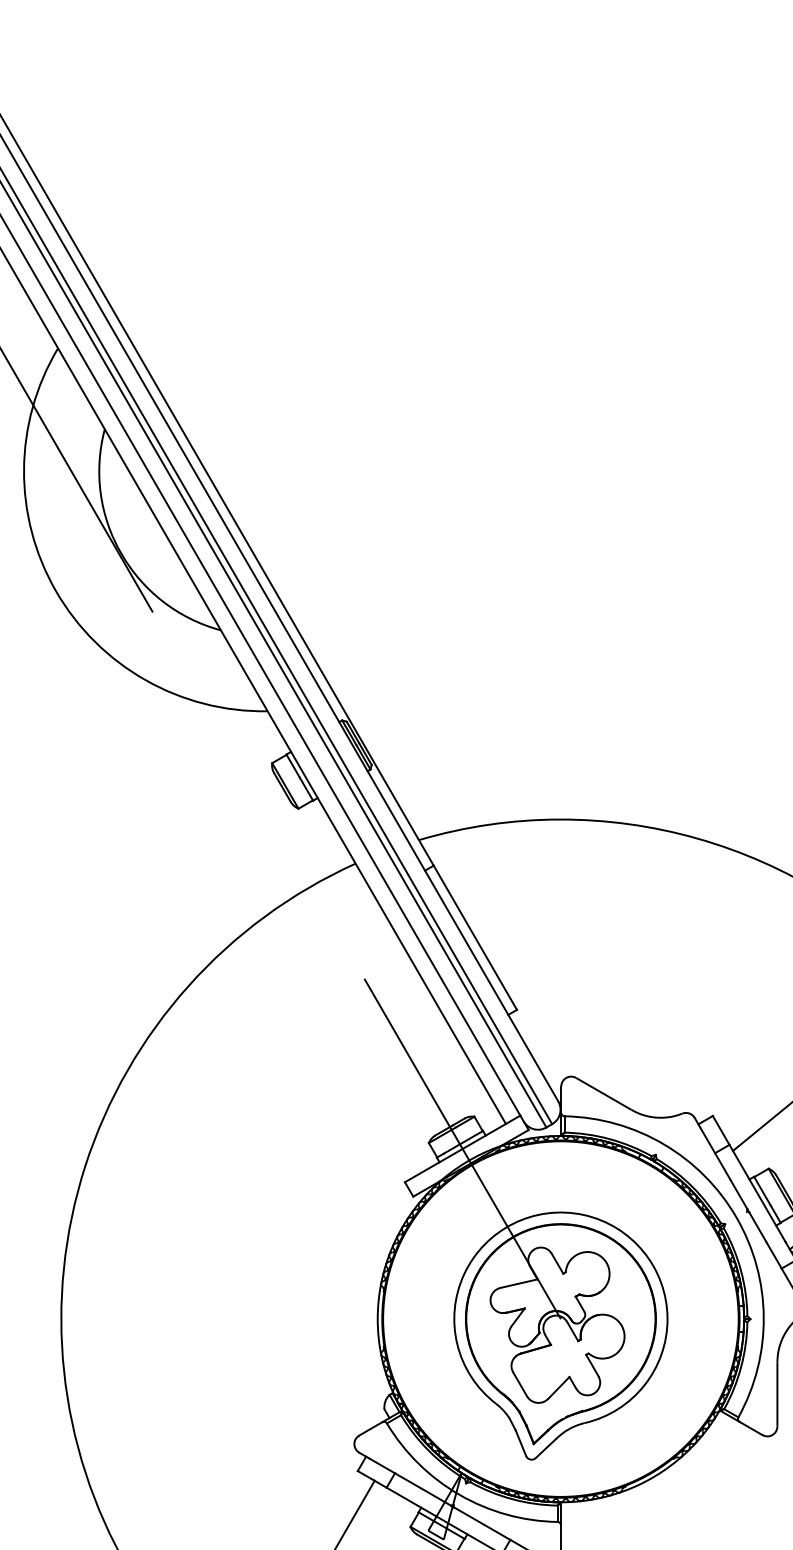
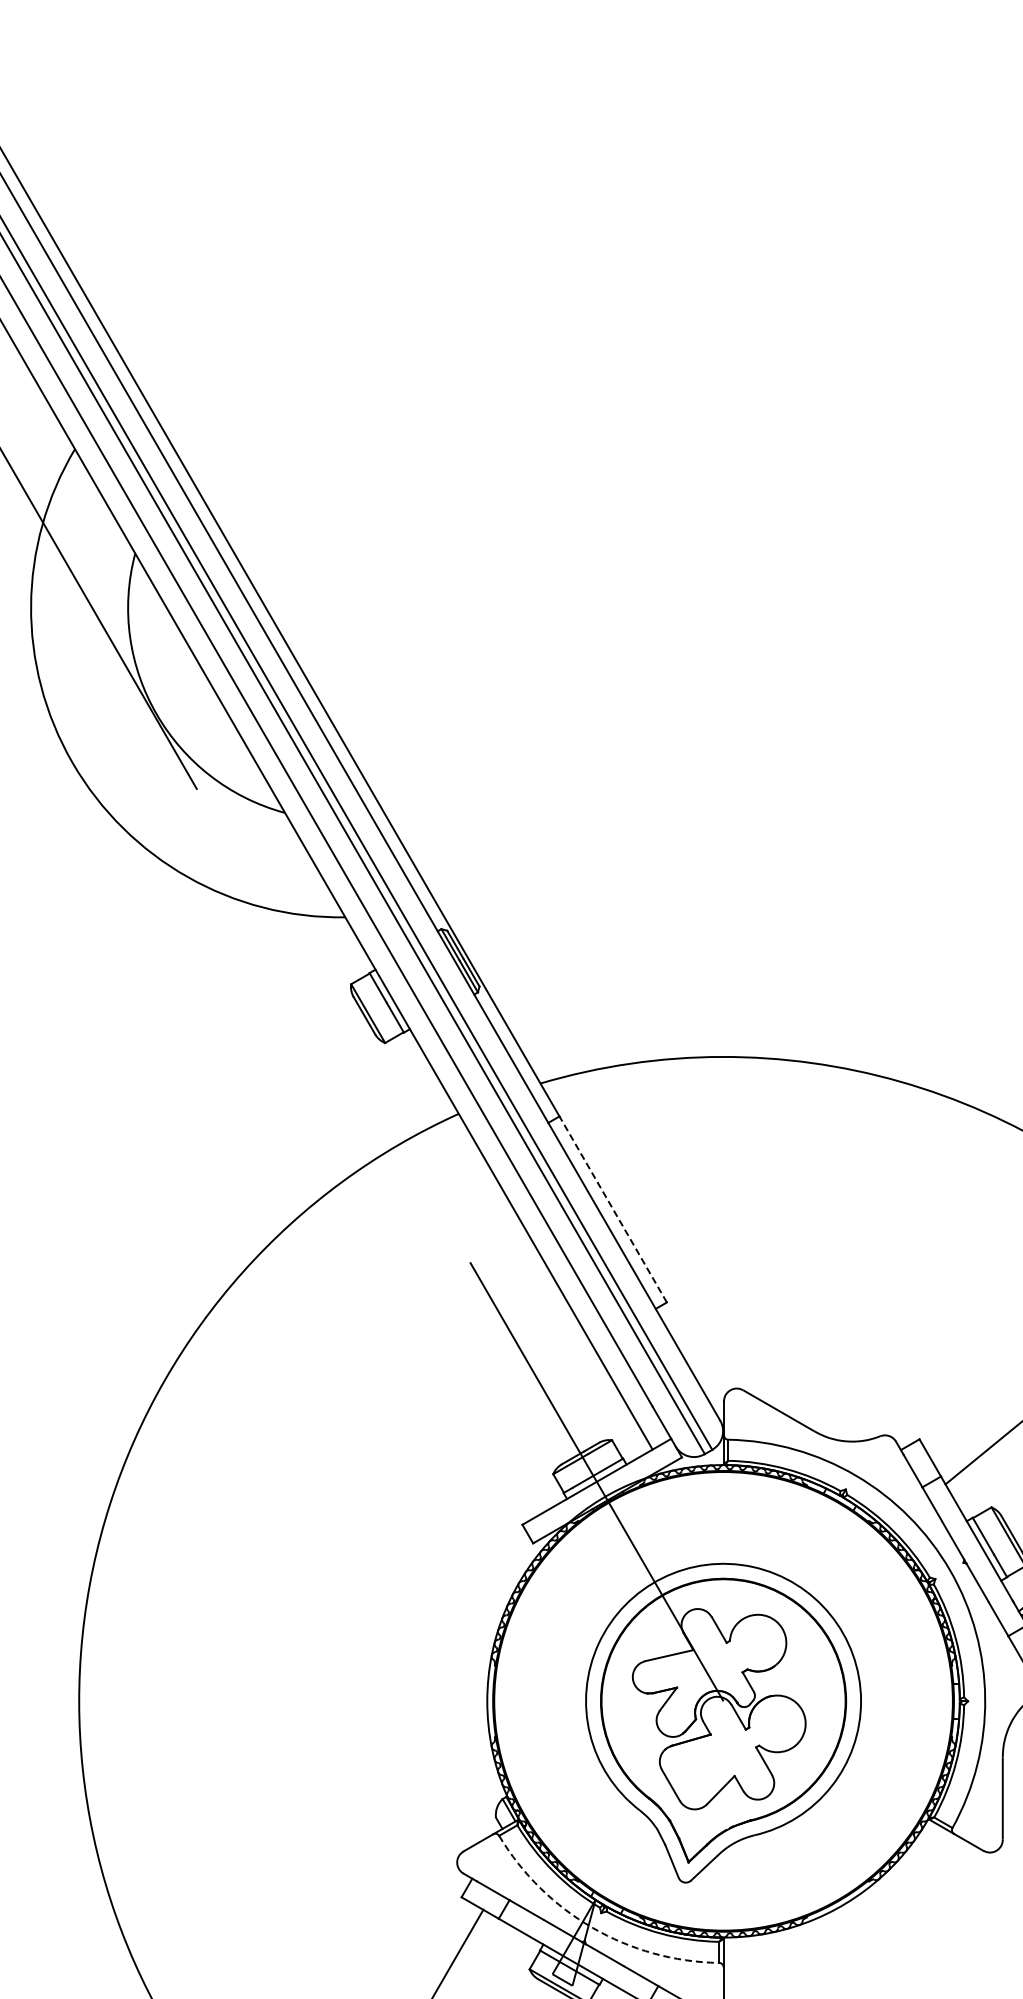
line: (474, 937) -> (612, 1209), solid -> dashed
arc: (459, 1494) -> (592, 1927), solid -> dashed

